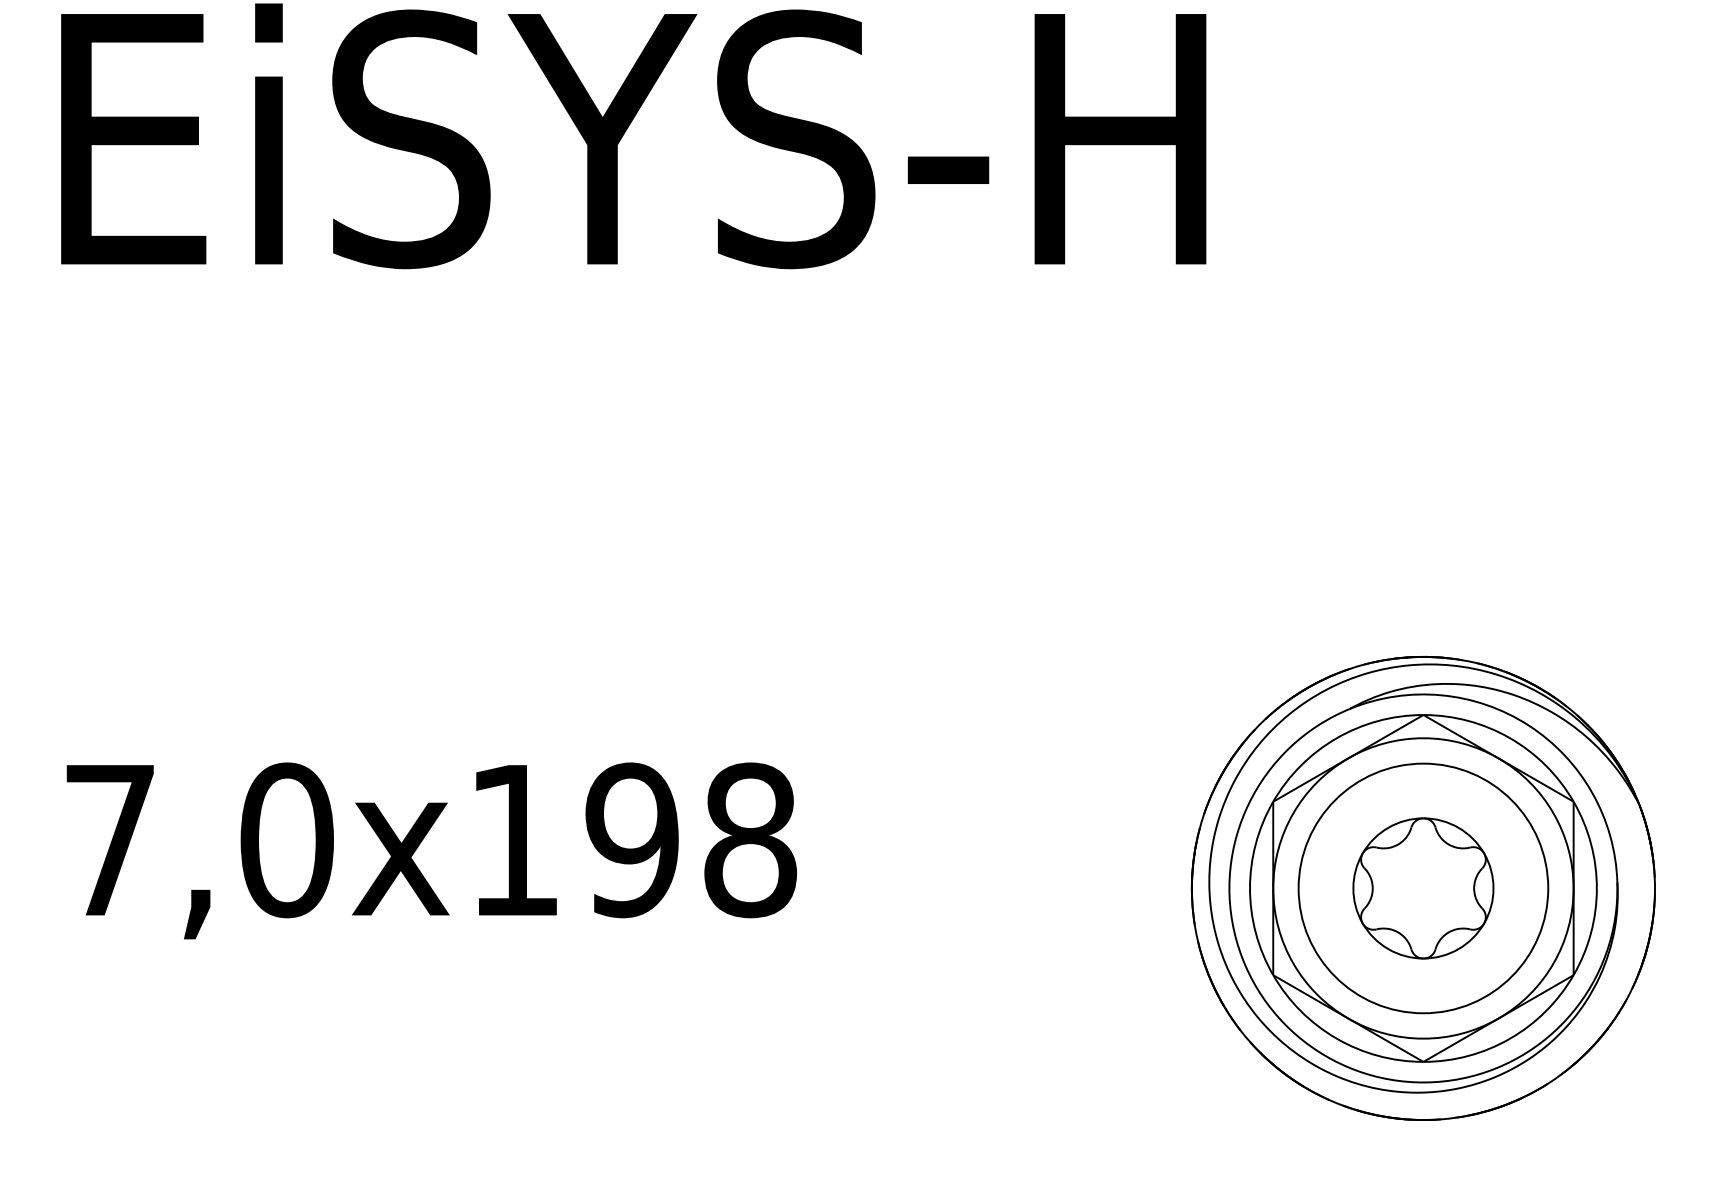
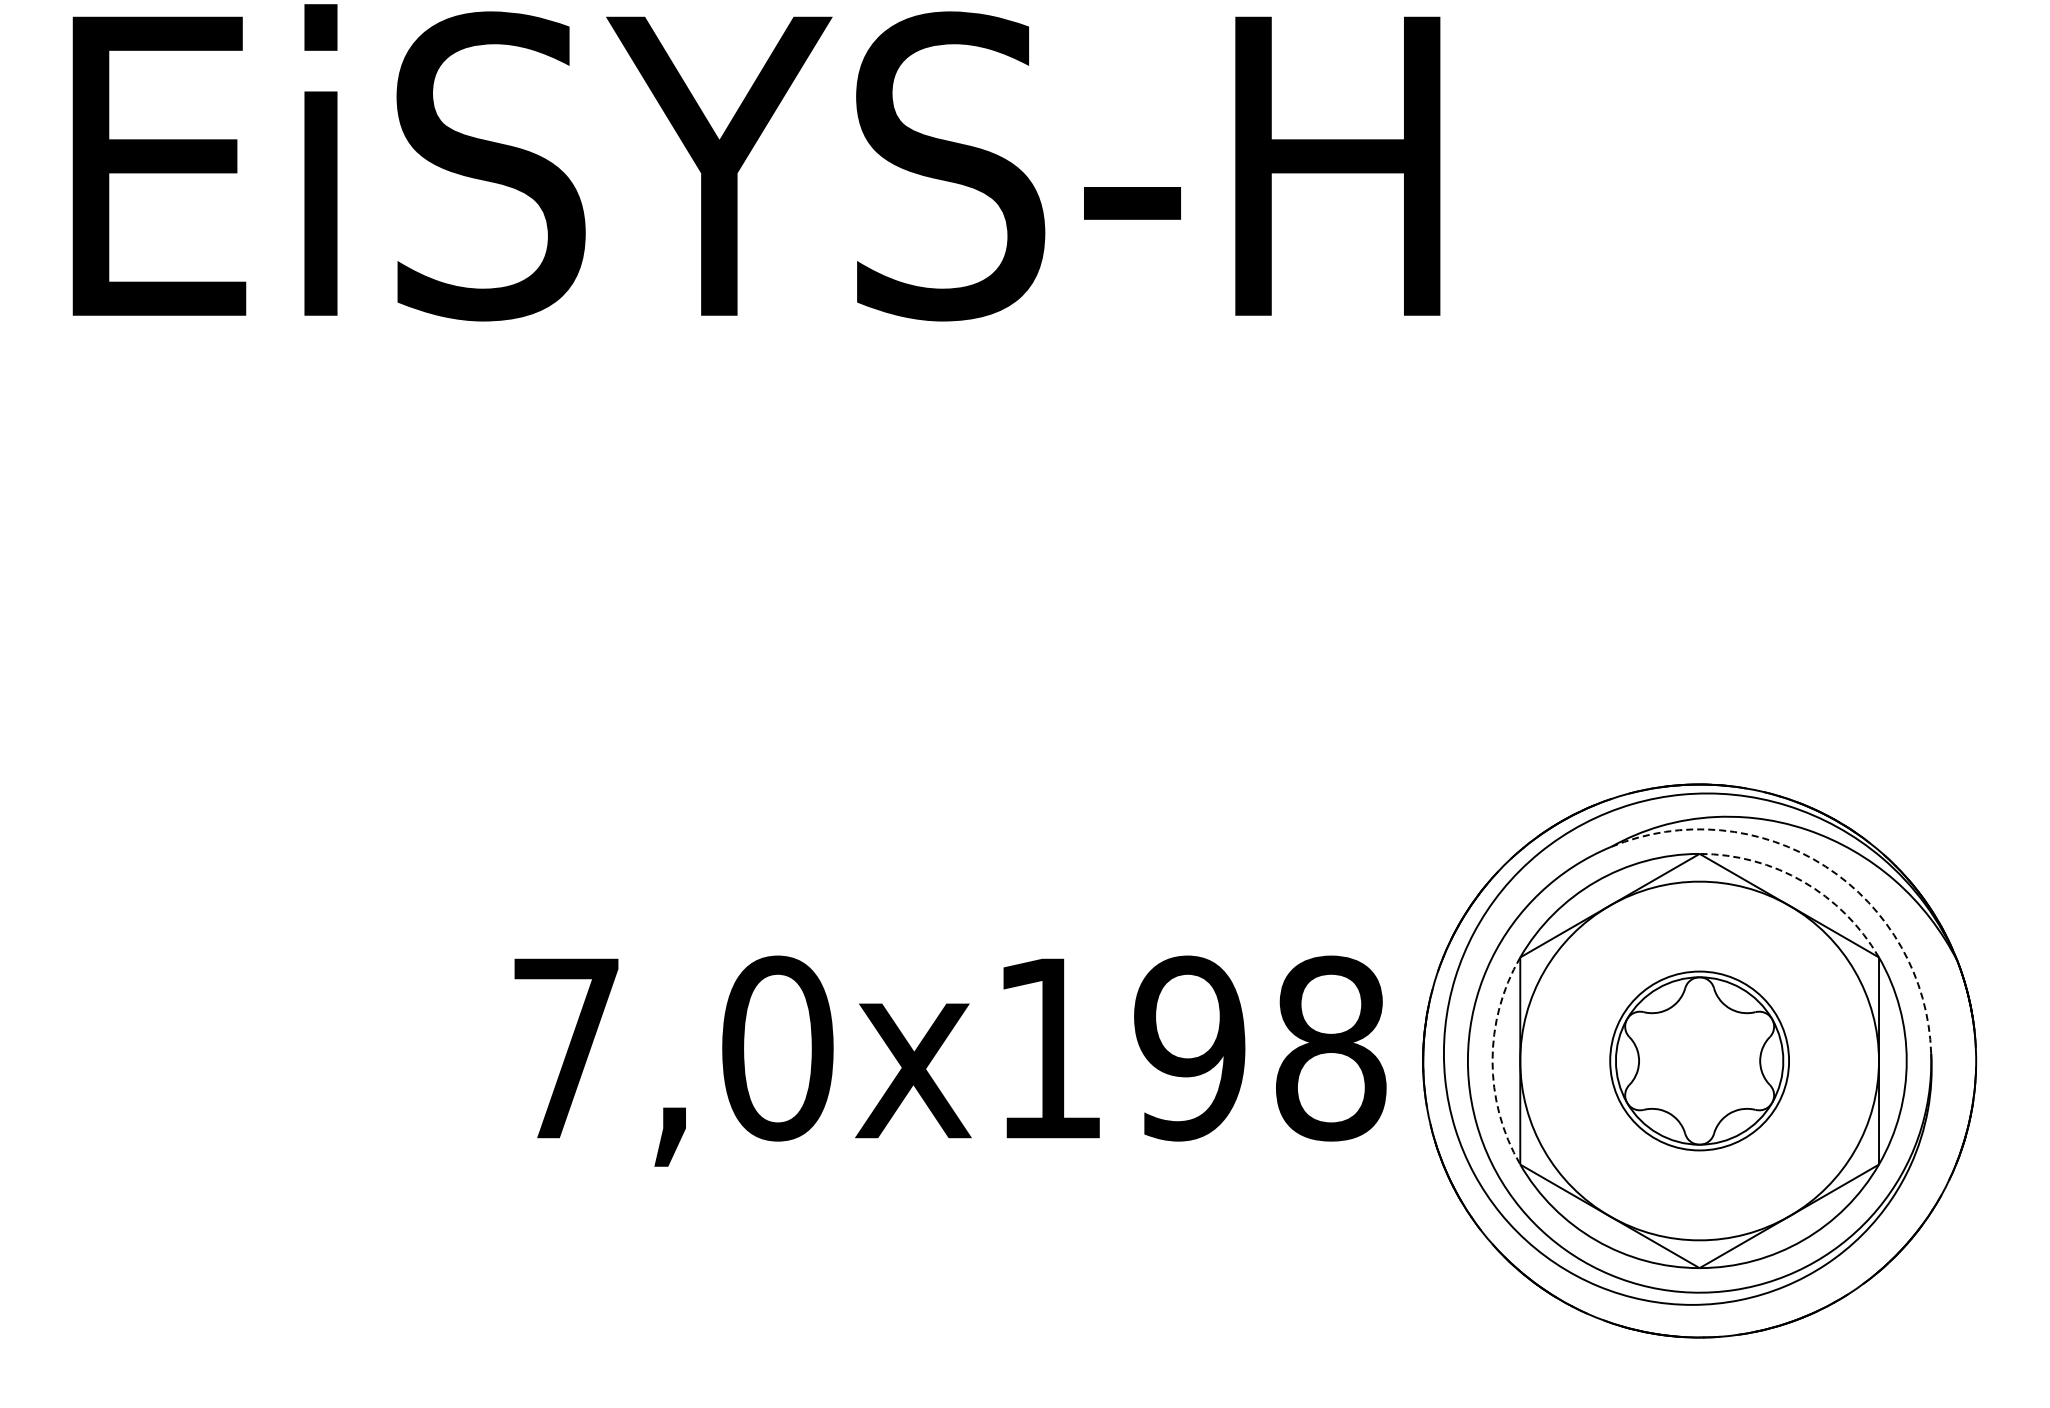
arc: (1528, 725) -> (1825, 866), solid -> dashed
arc: (1510, 738) -> (1803, 881), solid -> dashed
text: (431, 850) -> (950, 1060), moved
arc: (1249, 888) -> (1492, 1061), solid -> dashed
circle: (1423, 888) -> (1699, 1060), size x0.6

